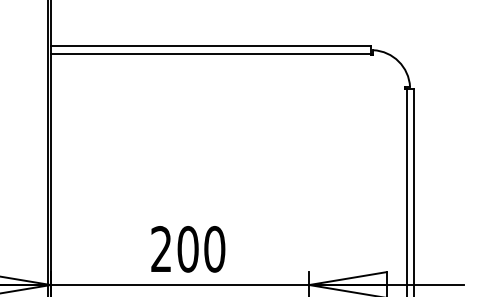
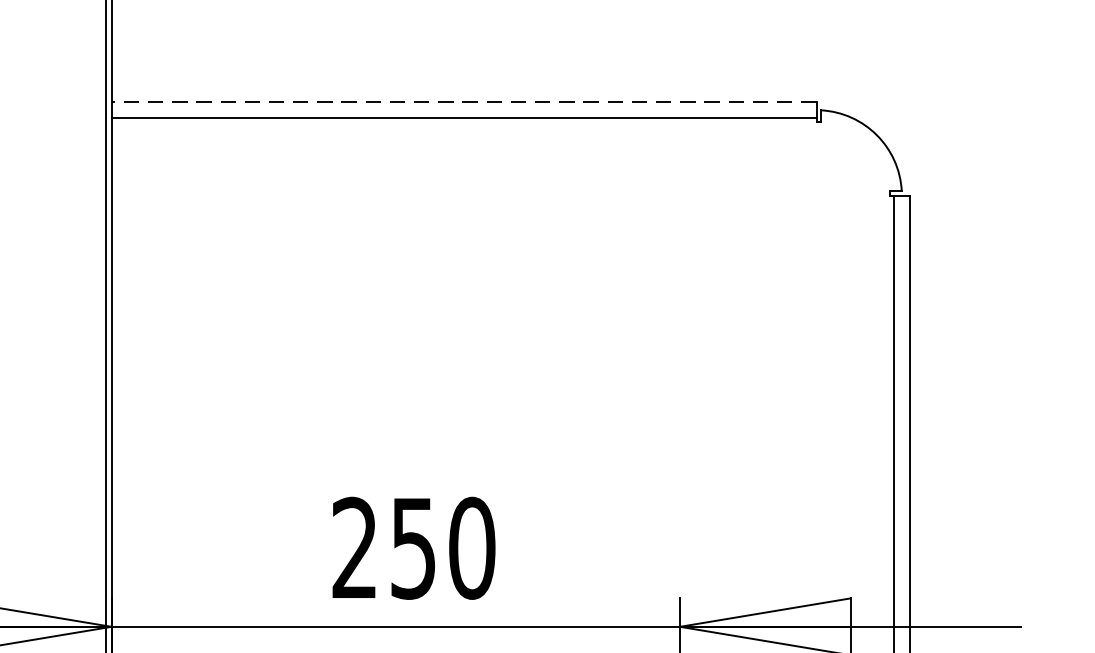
line: (210, 46) -> (462, 102), solid -> dashed
text: (187, 249) -> (412, 548), 200 -> 250

